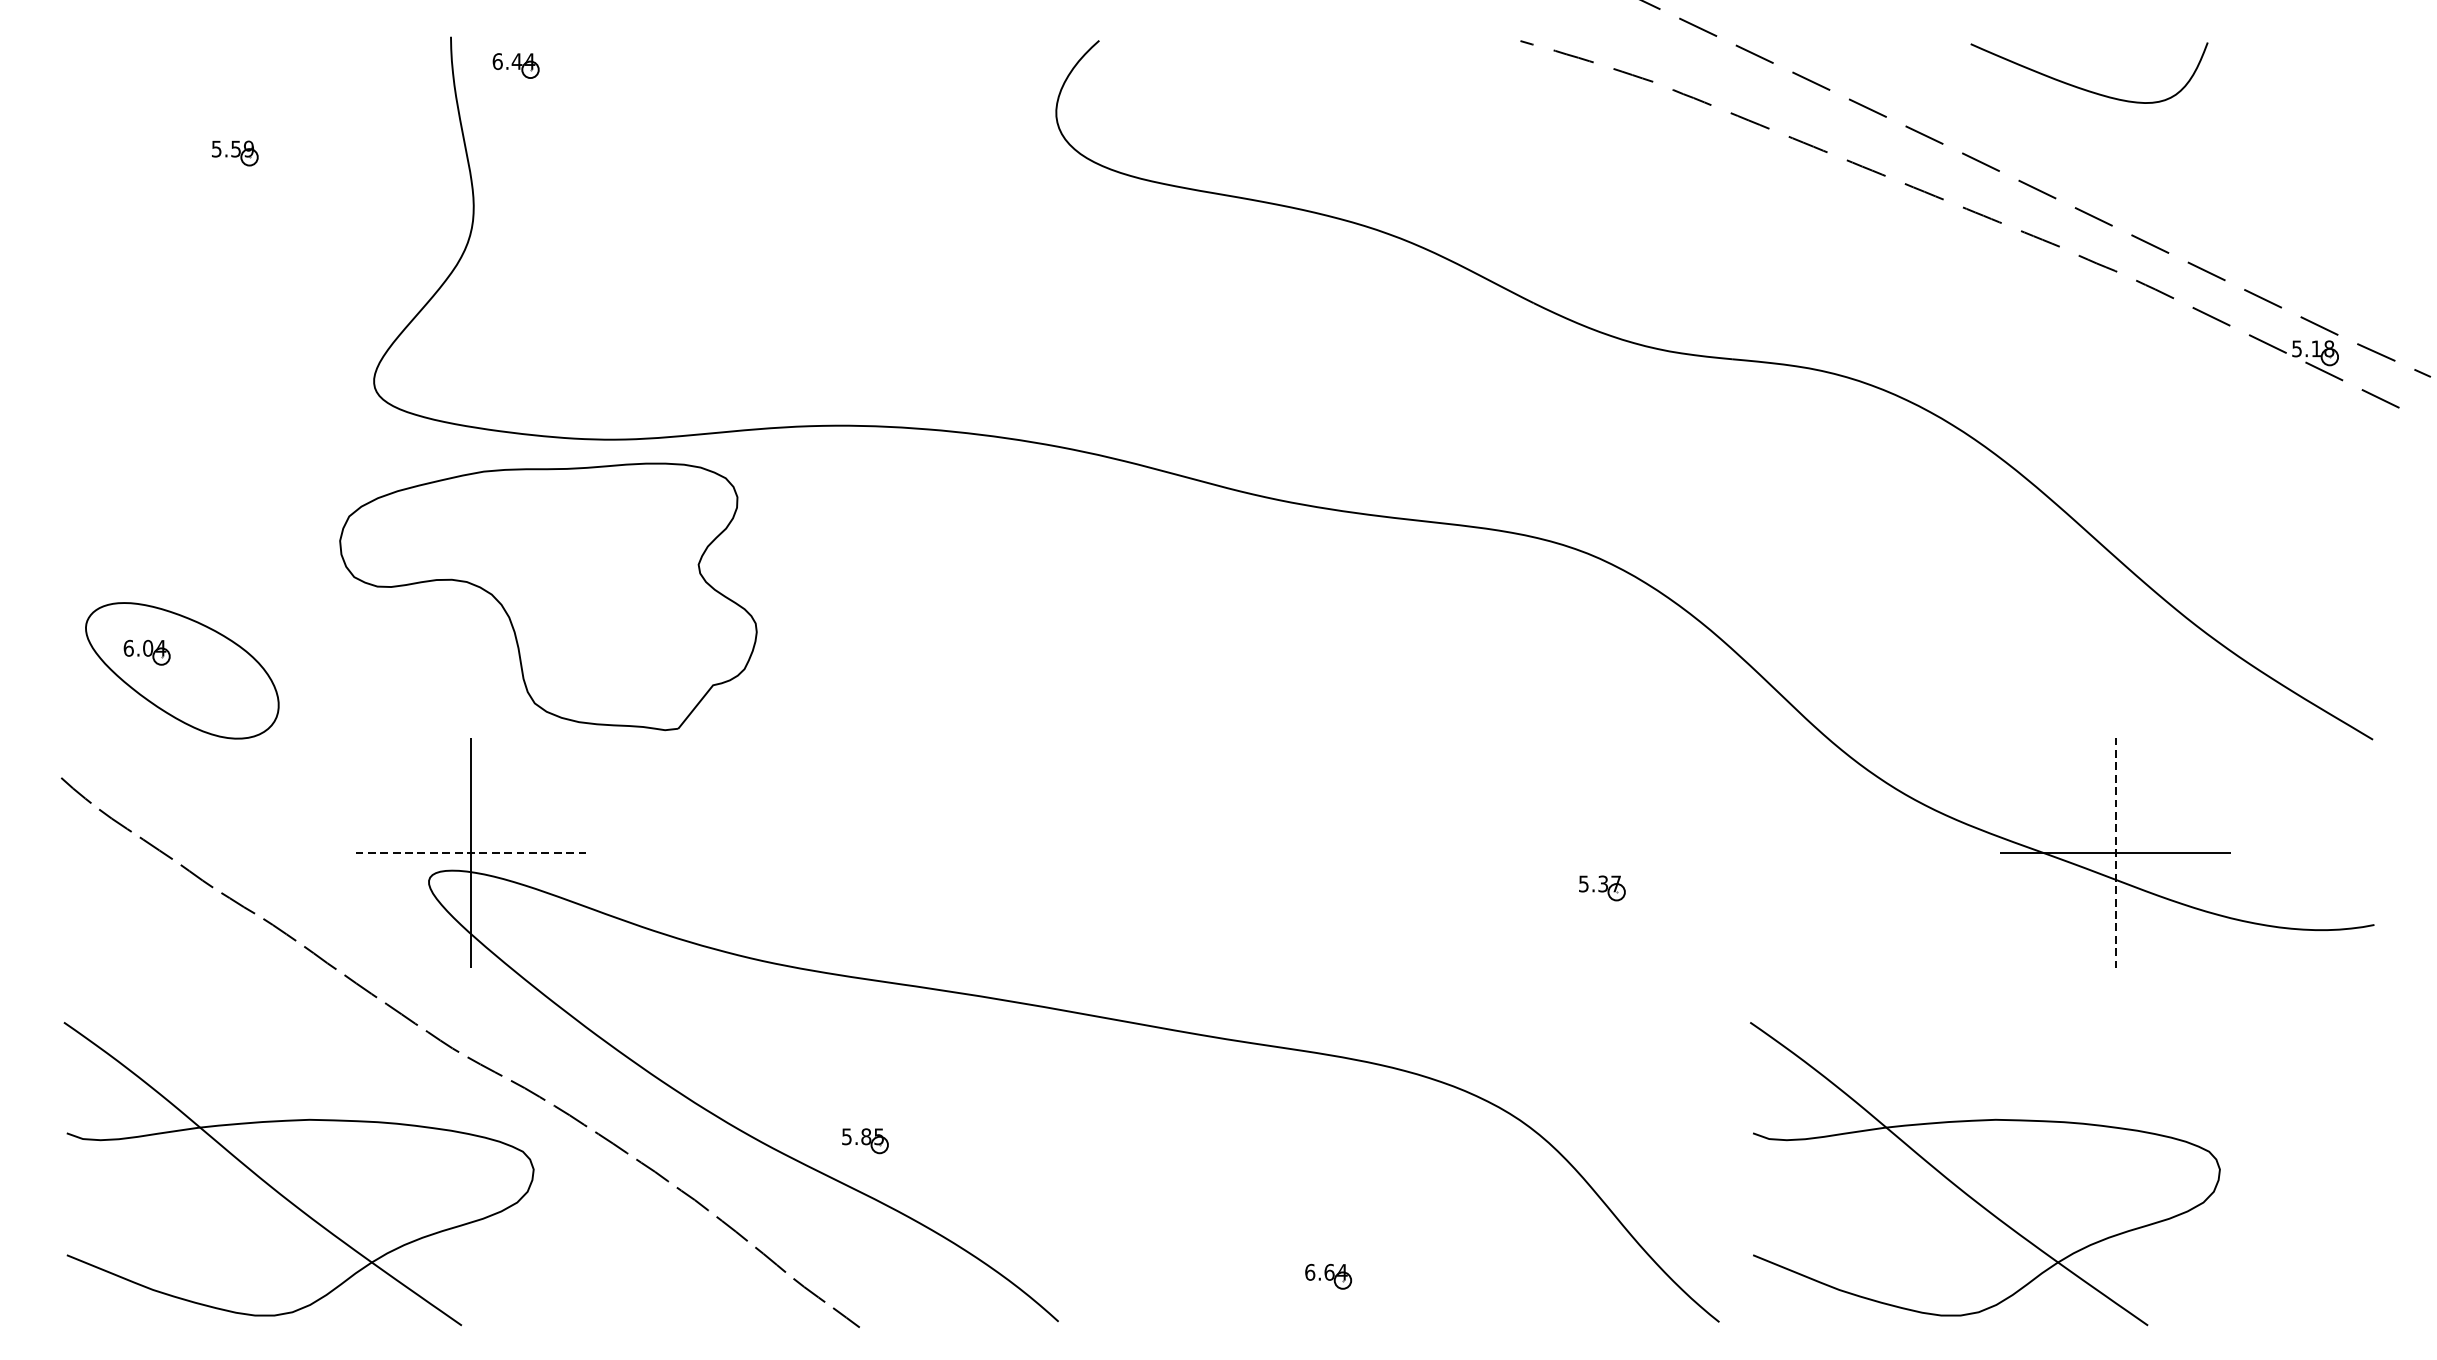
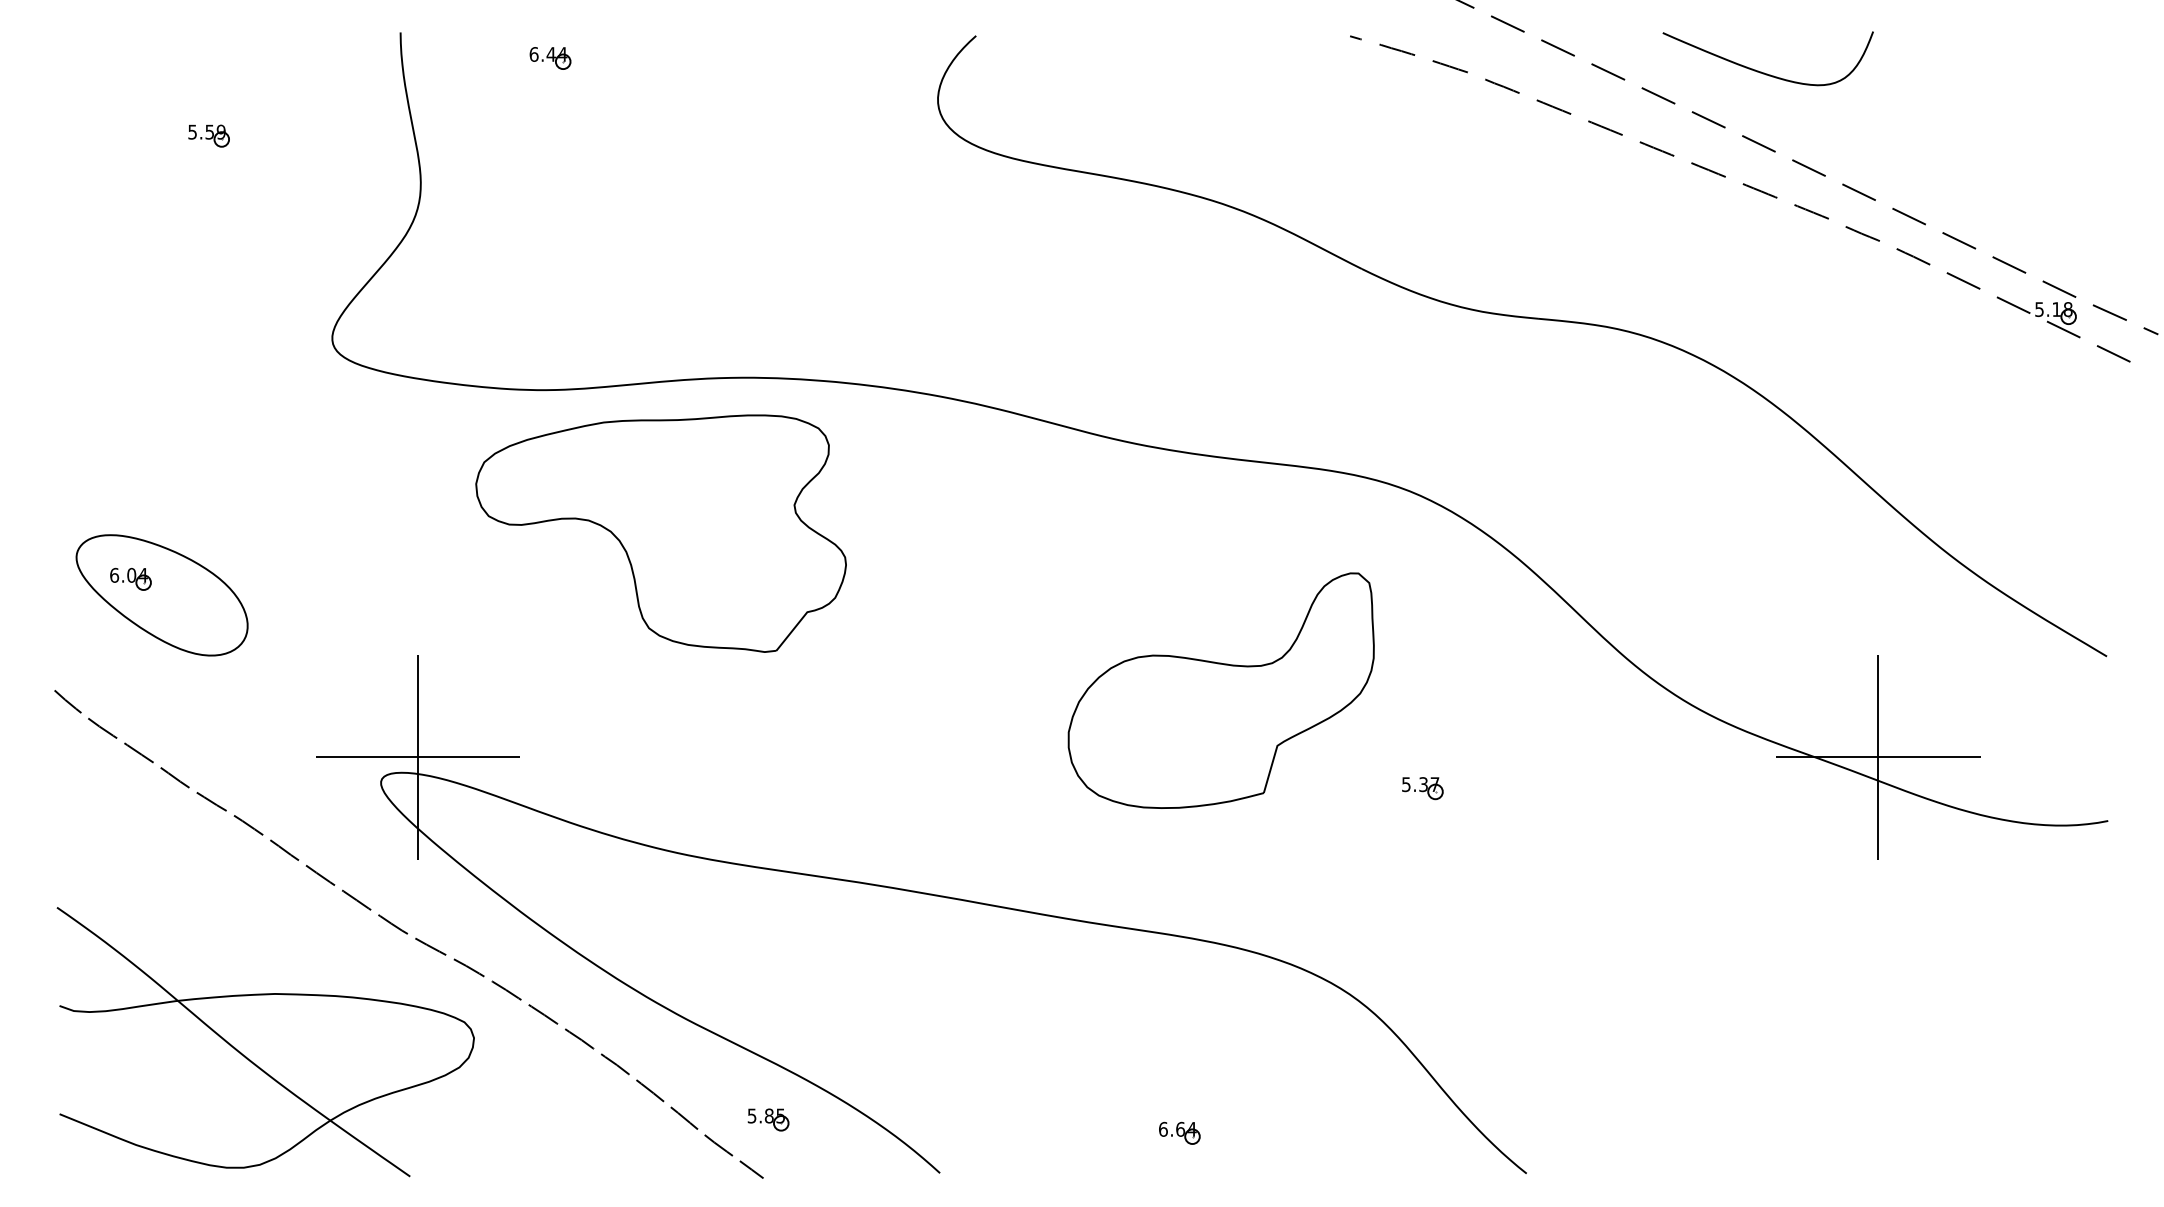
part: (516, 66) -> (550, 58), moved
curve: (2081, 87) -> (1761, 71), moved
part: (547, 596) -> (660, 533), moved
part: (1374, 777) -> (1220, 690), added
line: (471, 853) -> (418, 757), dashed -> solid
line: (2115, 853) -> (1878, 757), dashed -> solid
part: (865, 1140) -> (768, 1119), moved
part: (1985, 1174) -> (1762, 1042), removed

